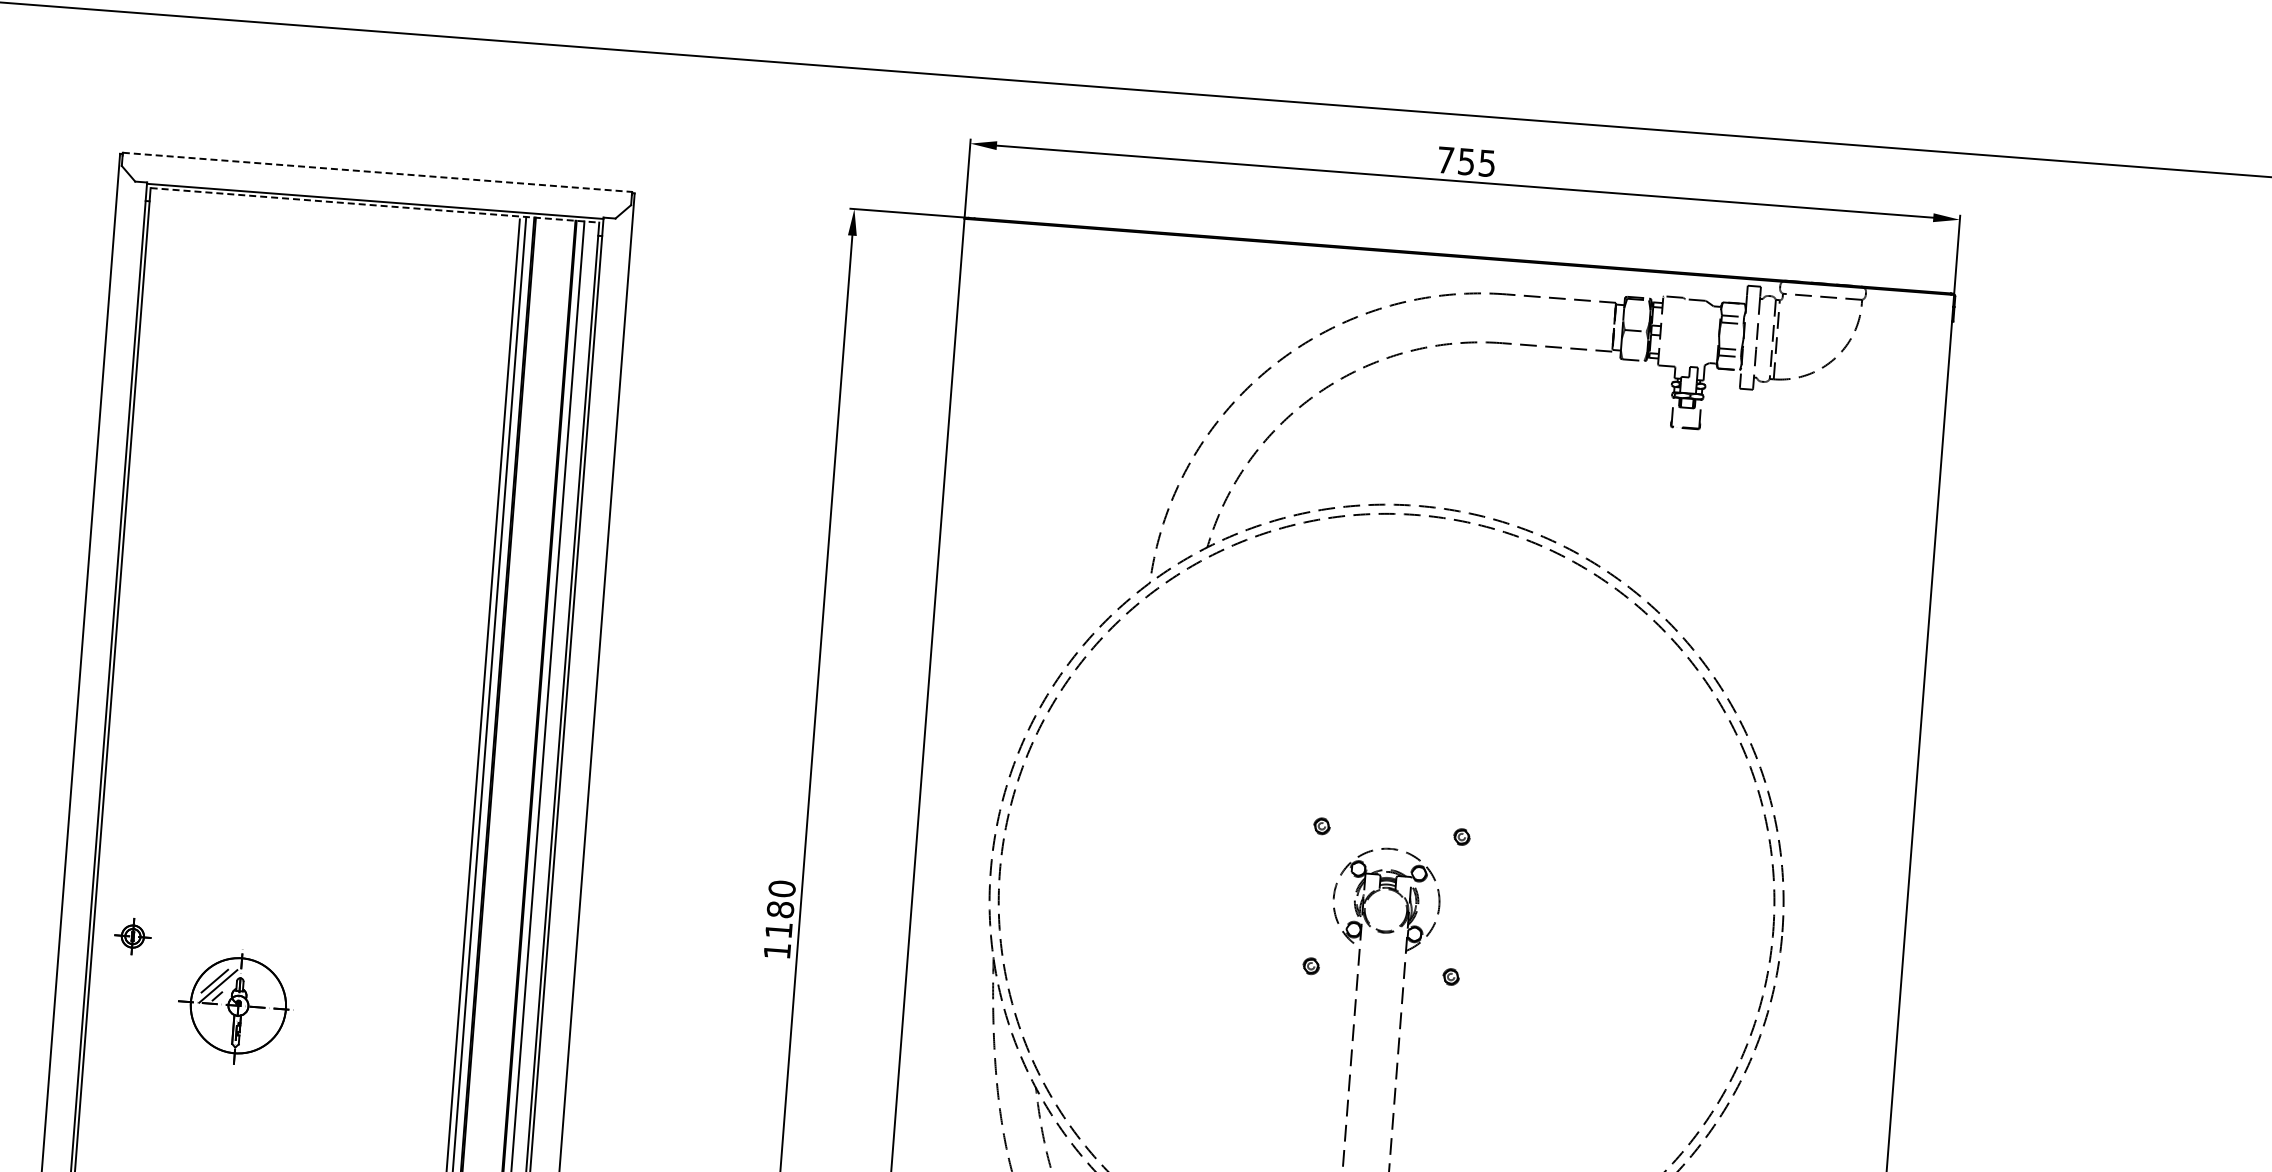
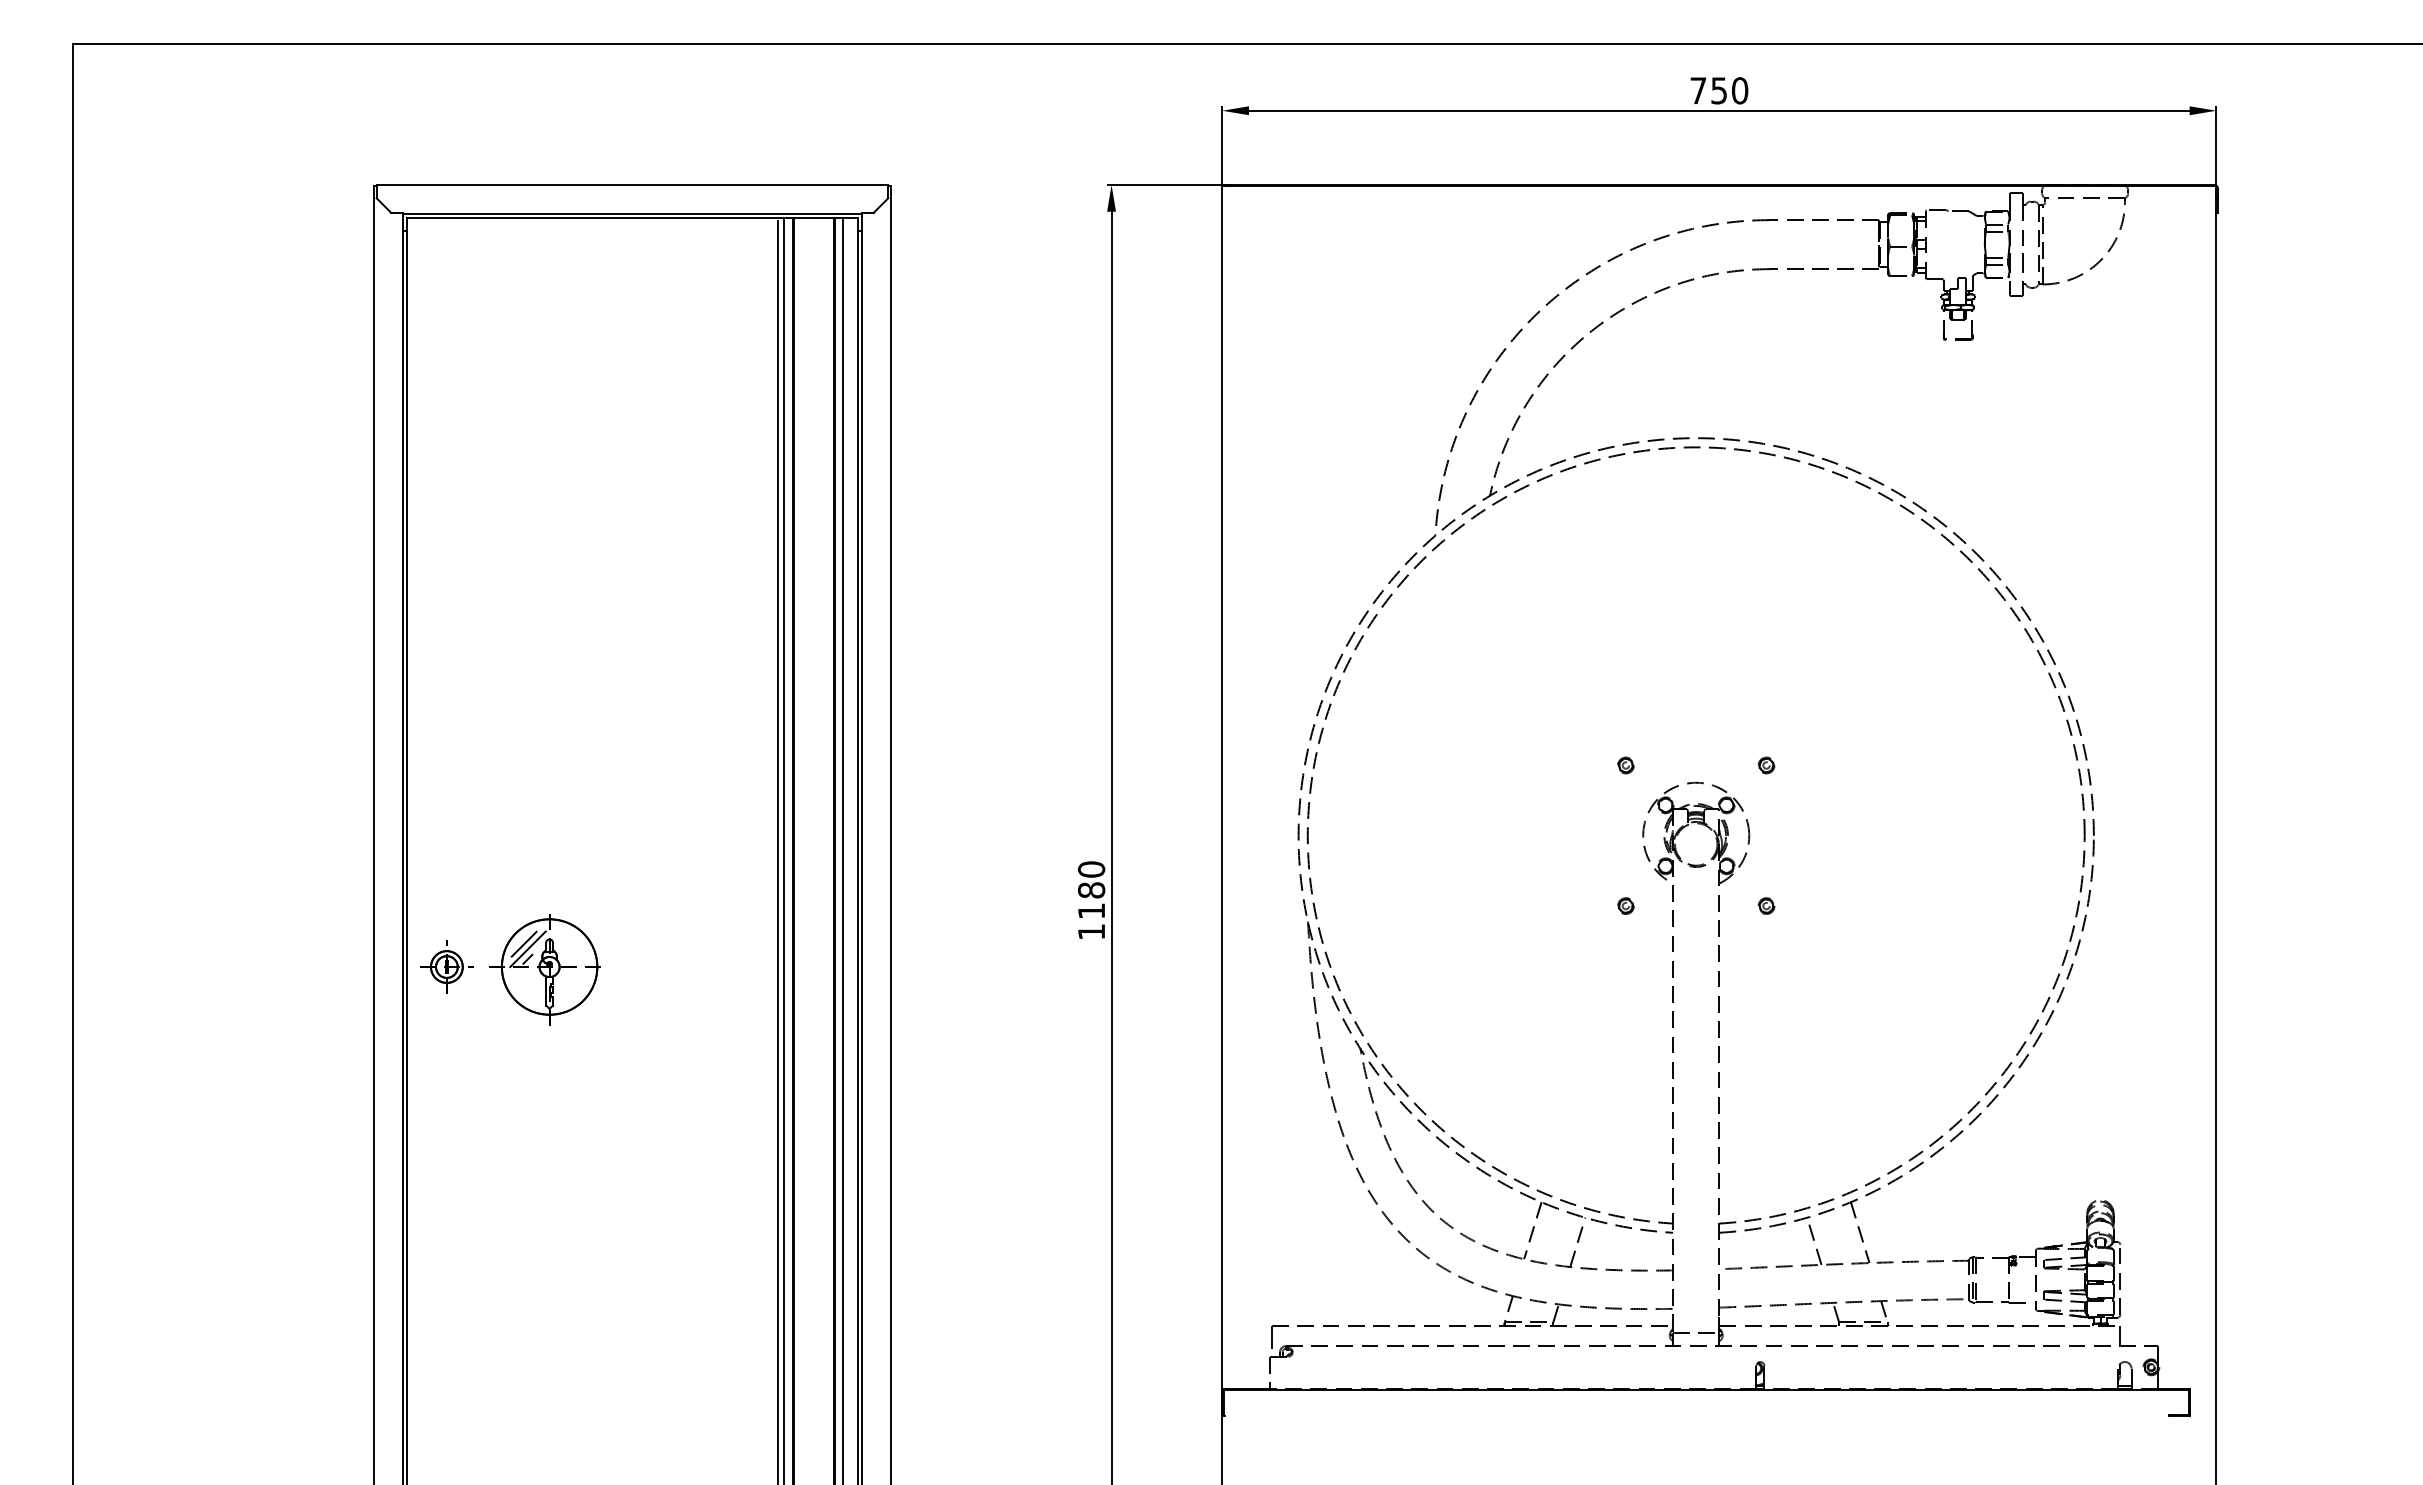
text: (1487, 163) -> (1740, 90), 755 -> 750
line: (377, 172) -> (632, 185), dashed -> solid
line: (374, 205) -> (632, 218), dashed -> solid
part: (132, 936) -> (446, 966), size x1.43
part: (233, 1007) -> (544, 969), moved

